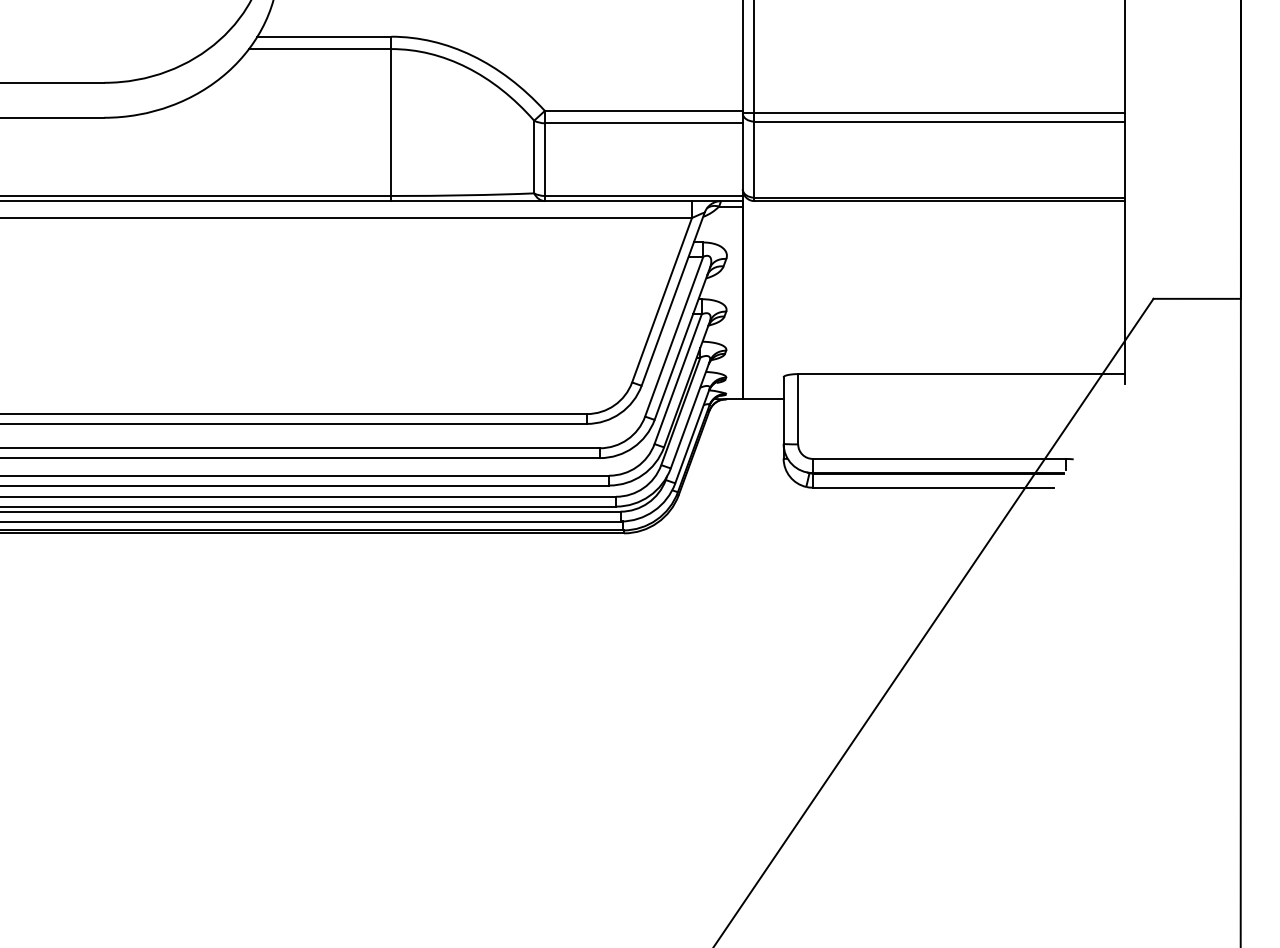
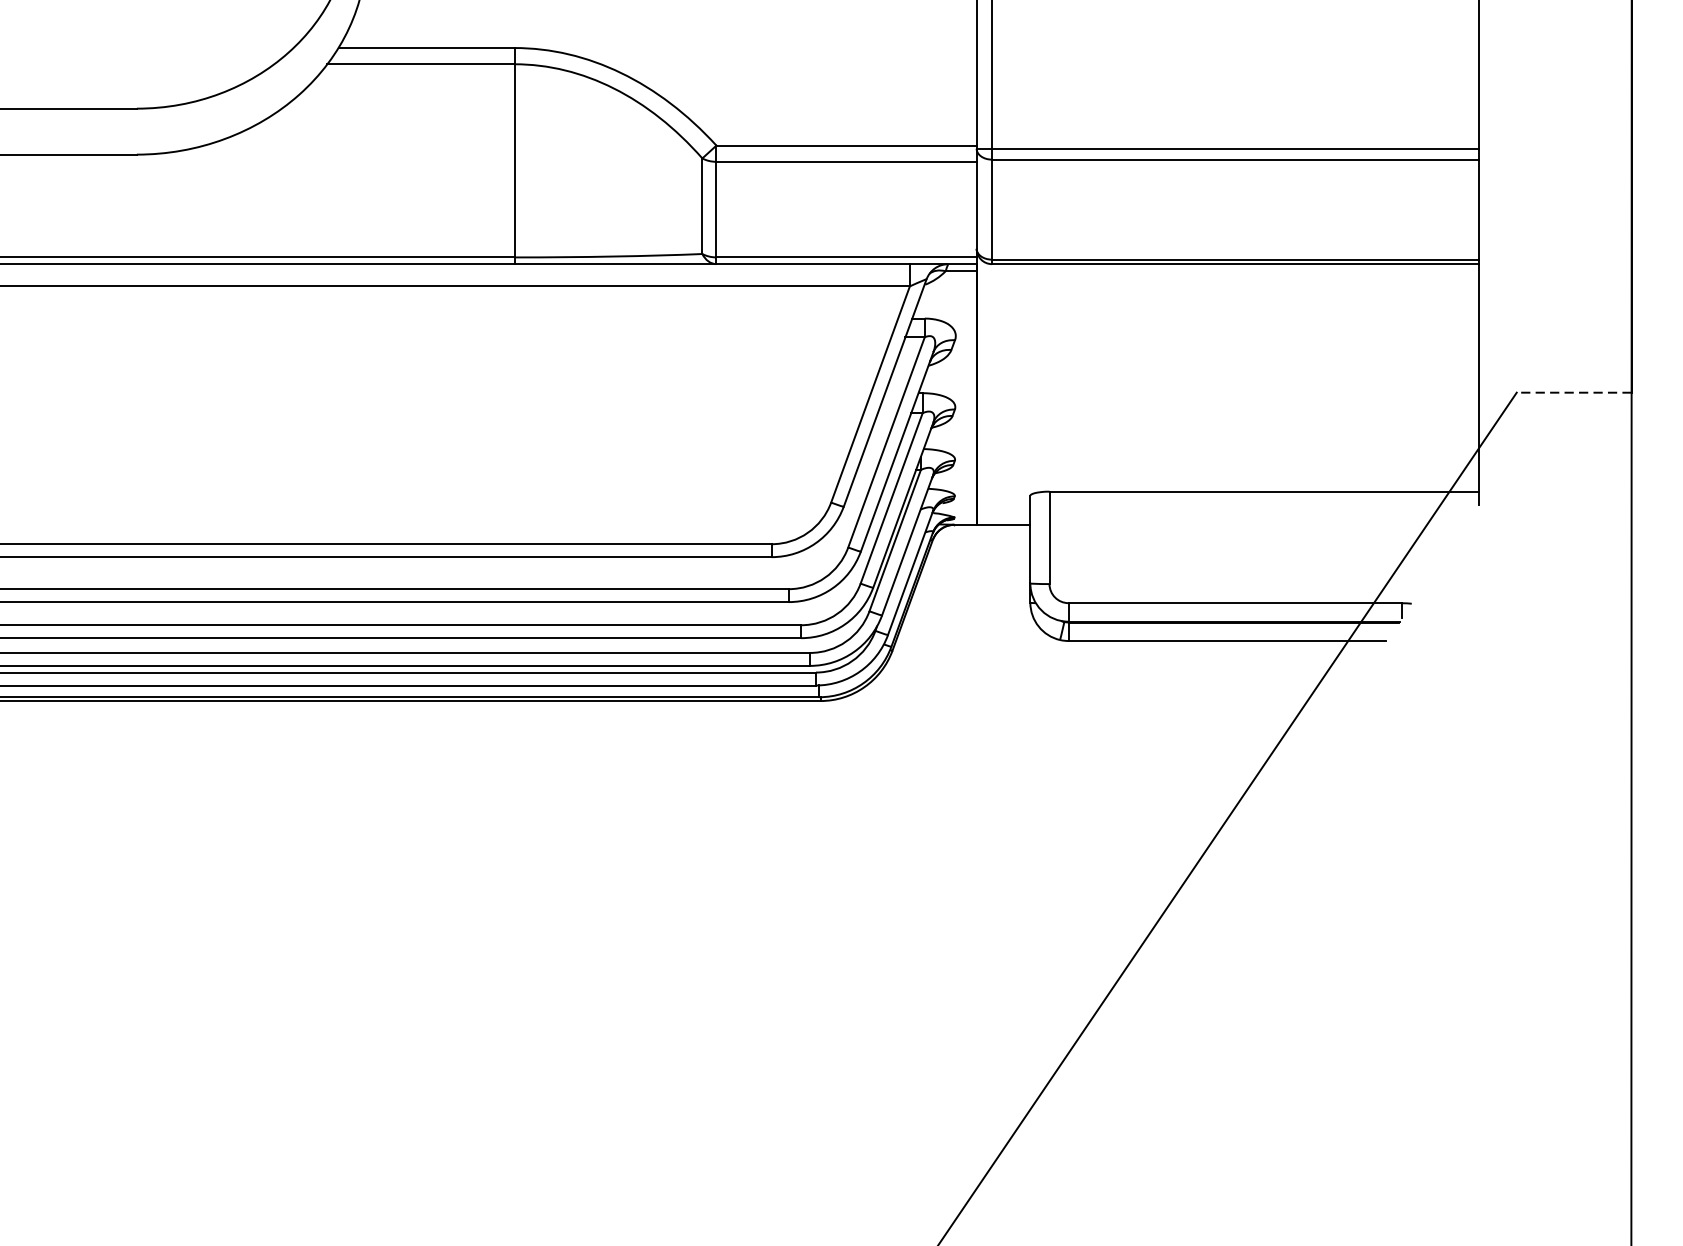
line: (1197, 298) -> (1574, 392), solid -> dashed

